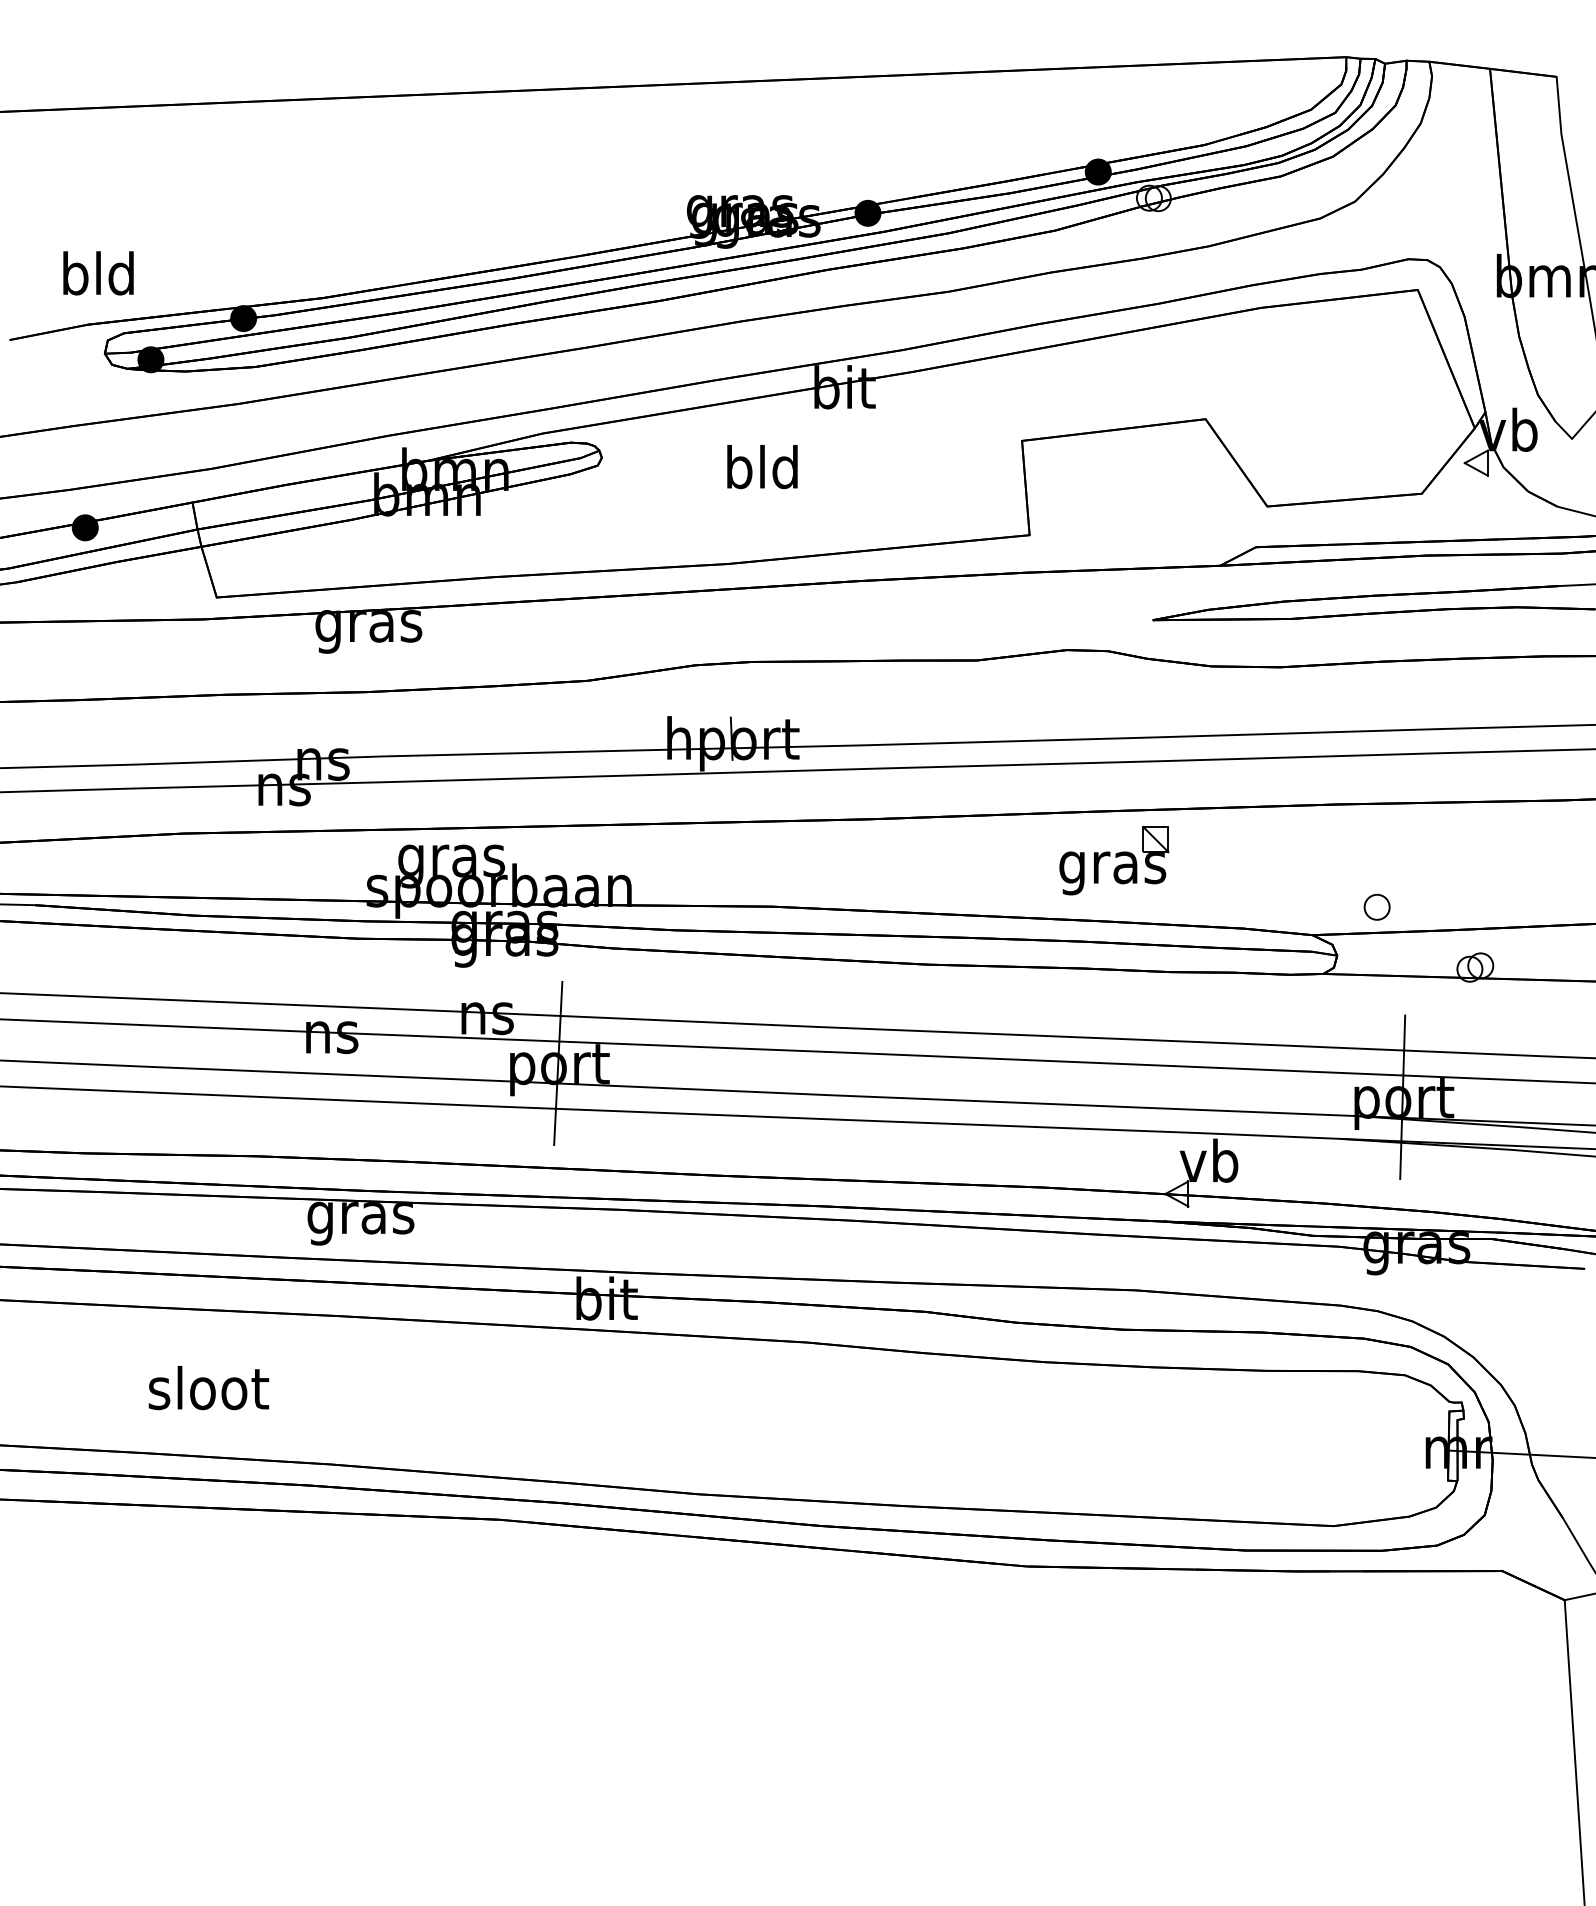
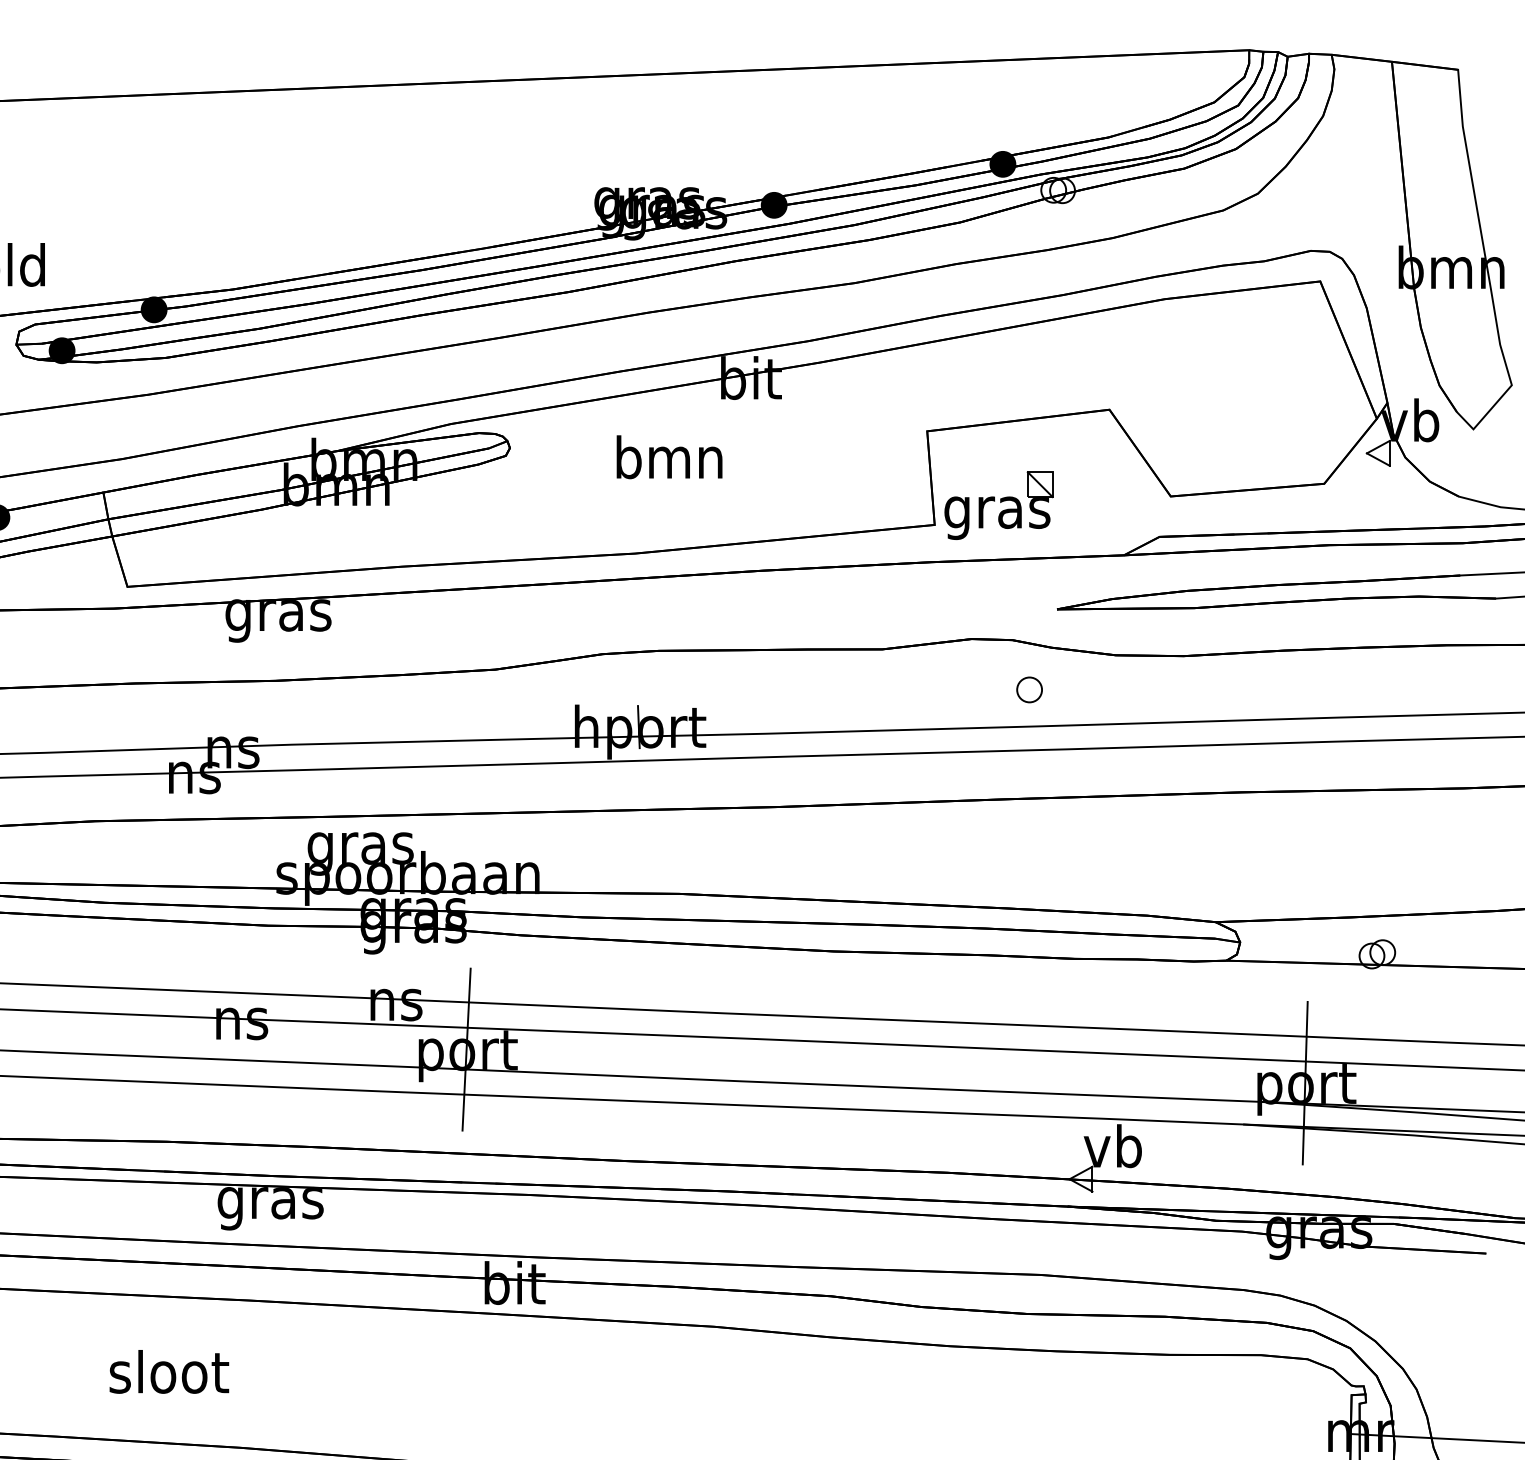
text: (762, 467) -> (669, 457), bld -> bmn
part: (1114, 860) -> (999, 505), moved
part: (1376, 906) -> (1028, 689), moved
text: (208, 1388) -> (168, 1372), moved

